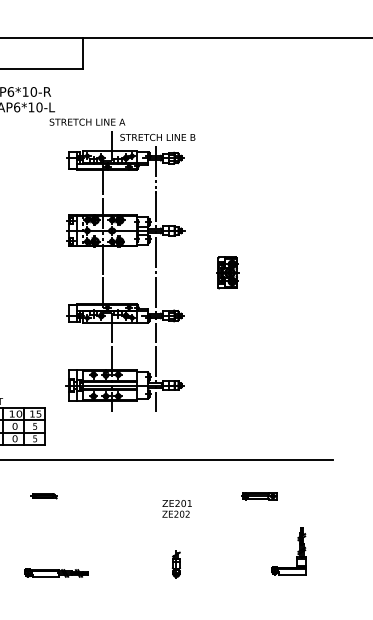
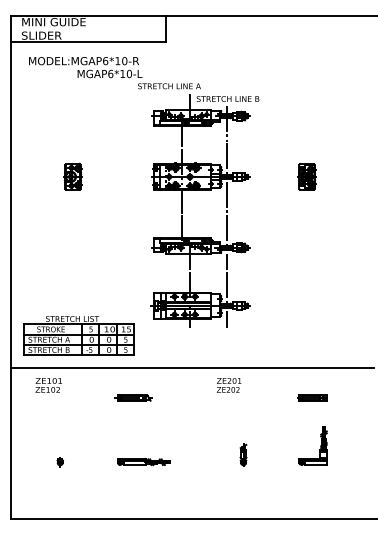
part: (226, 272) -> (306, 176), moved
part: (44, 495) -> (133, 397), size x1.67
text: (176, 508) -> (228, 385), moved
part: (297, 550) -> (320, 445), moved

